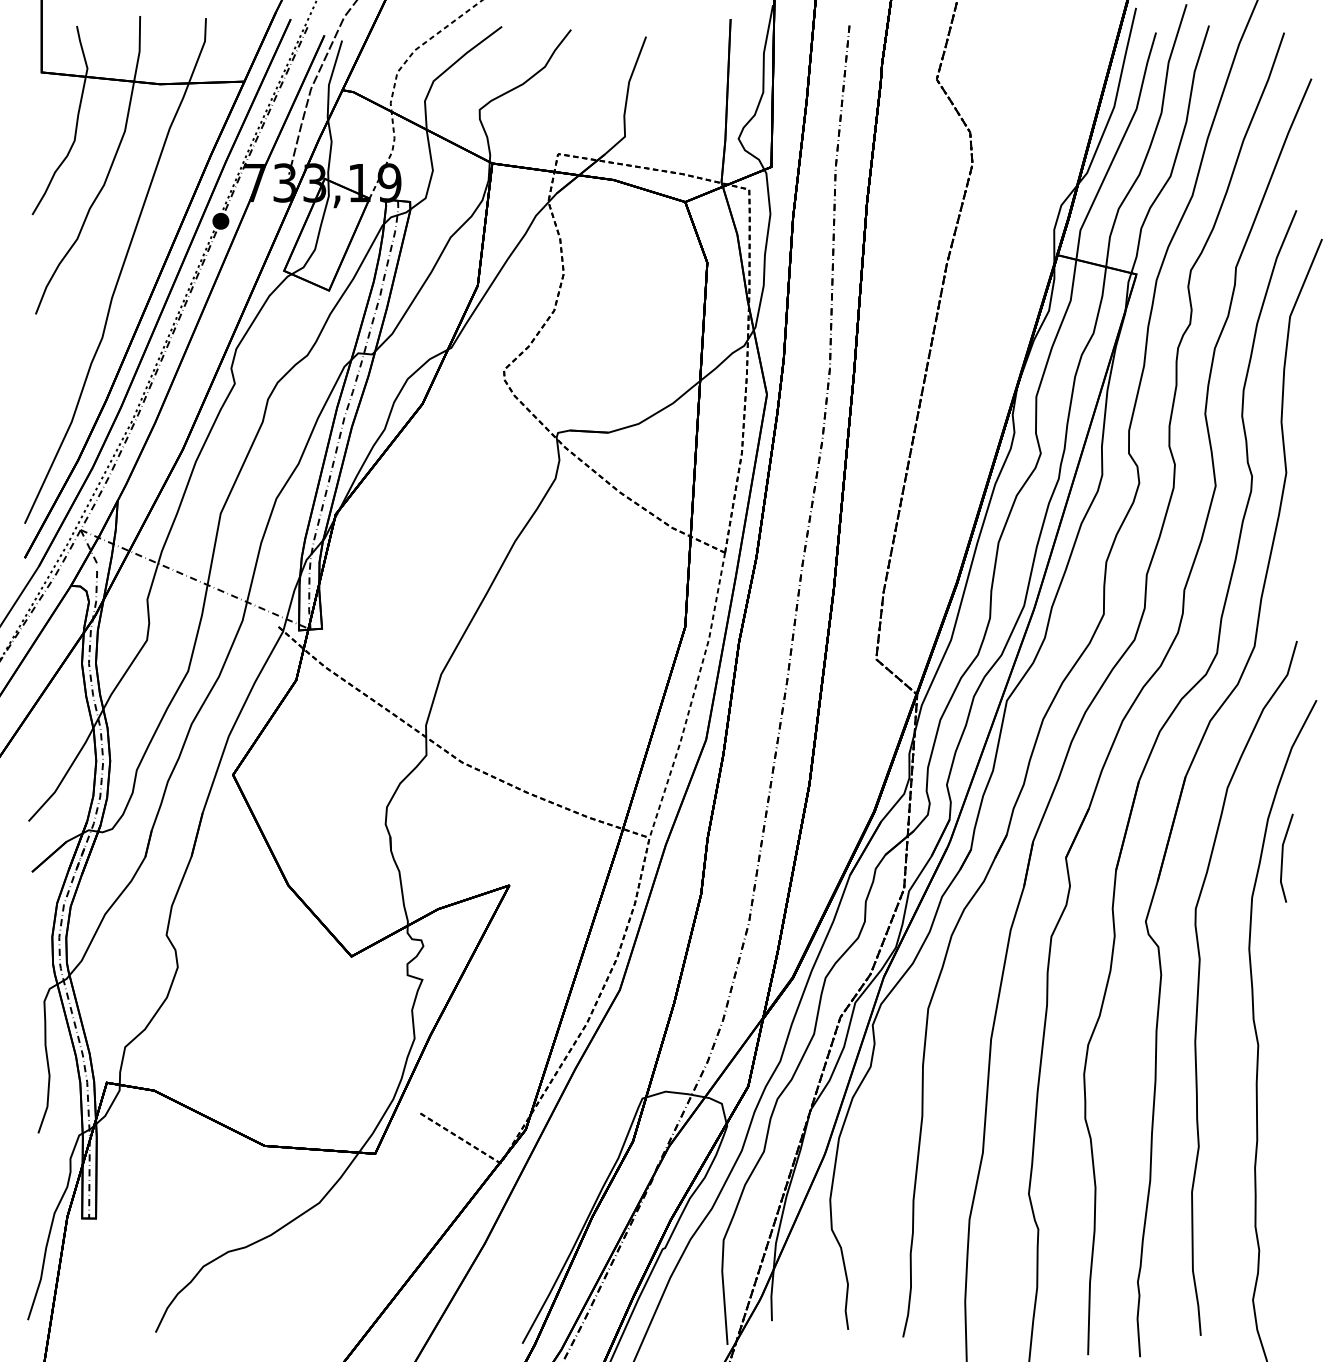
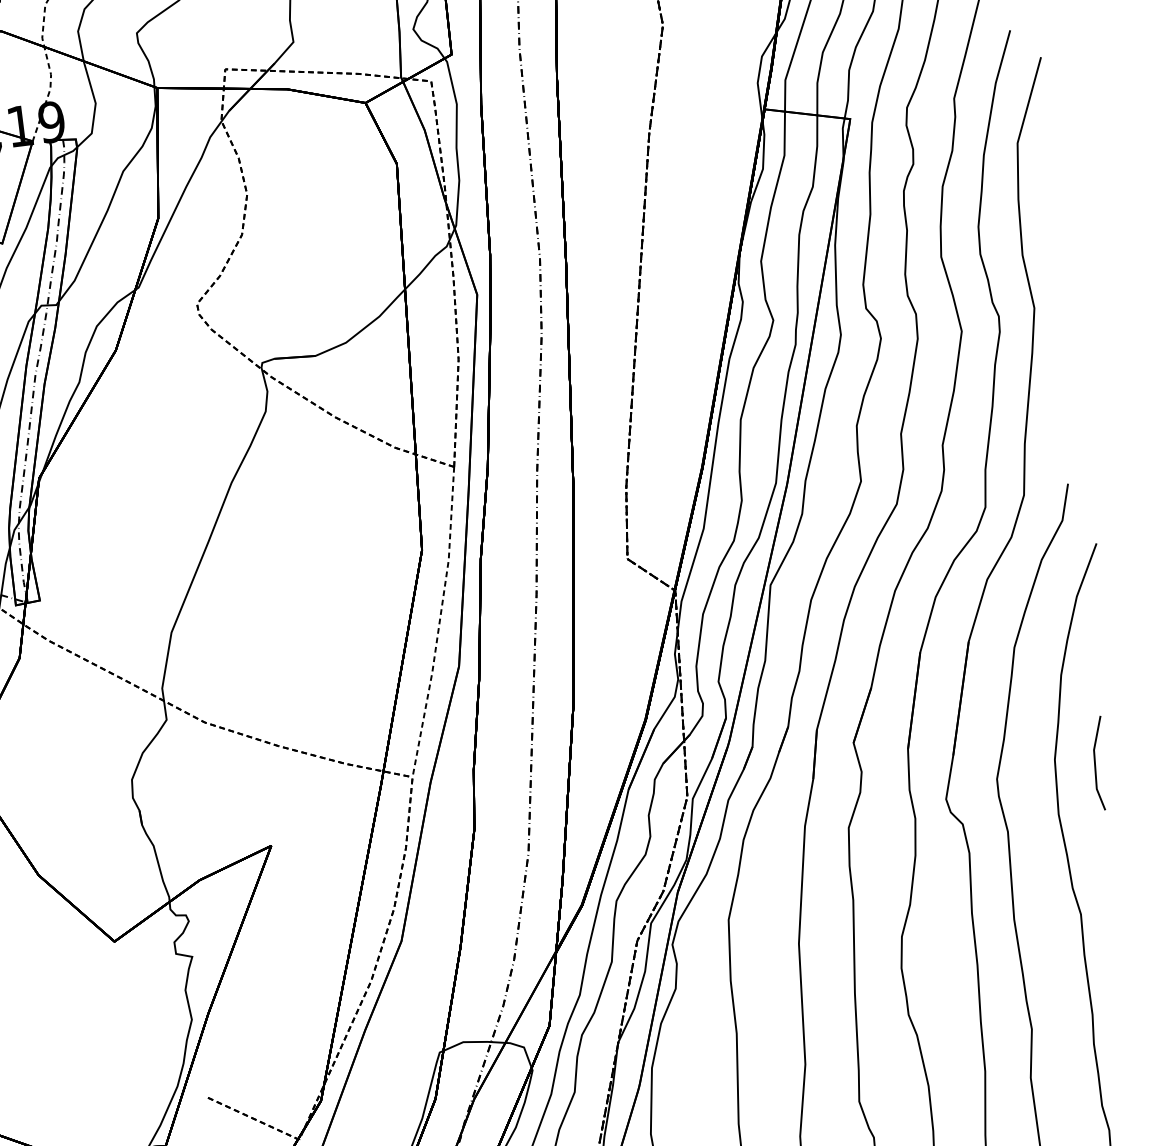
line: (1283, 857) -> (1096, 763), moved

